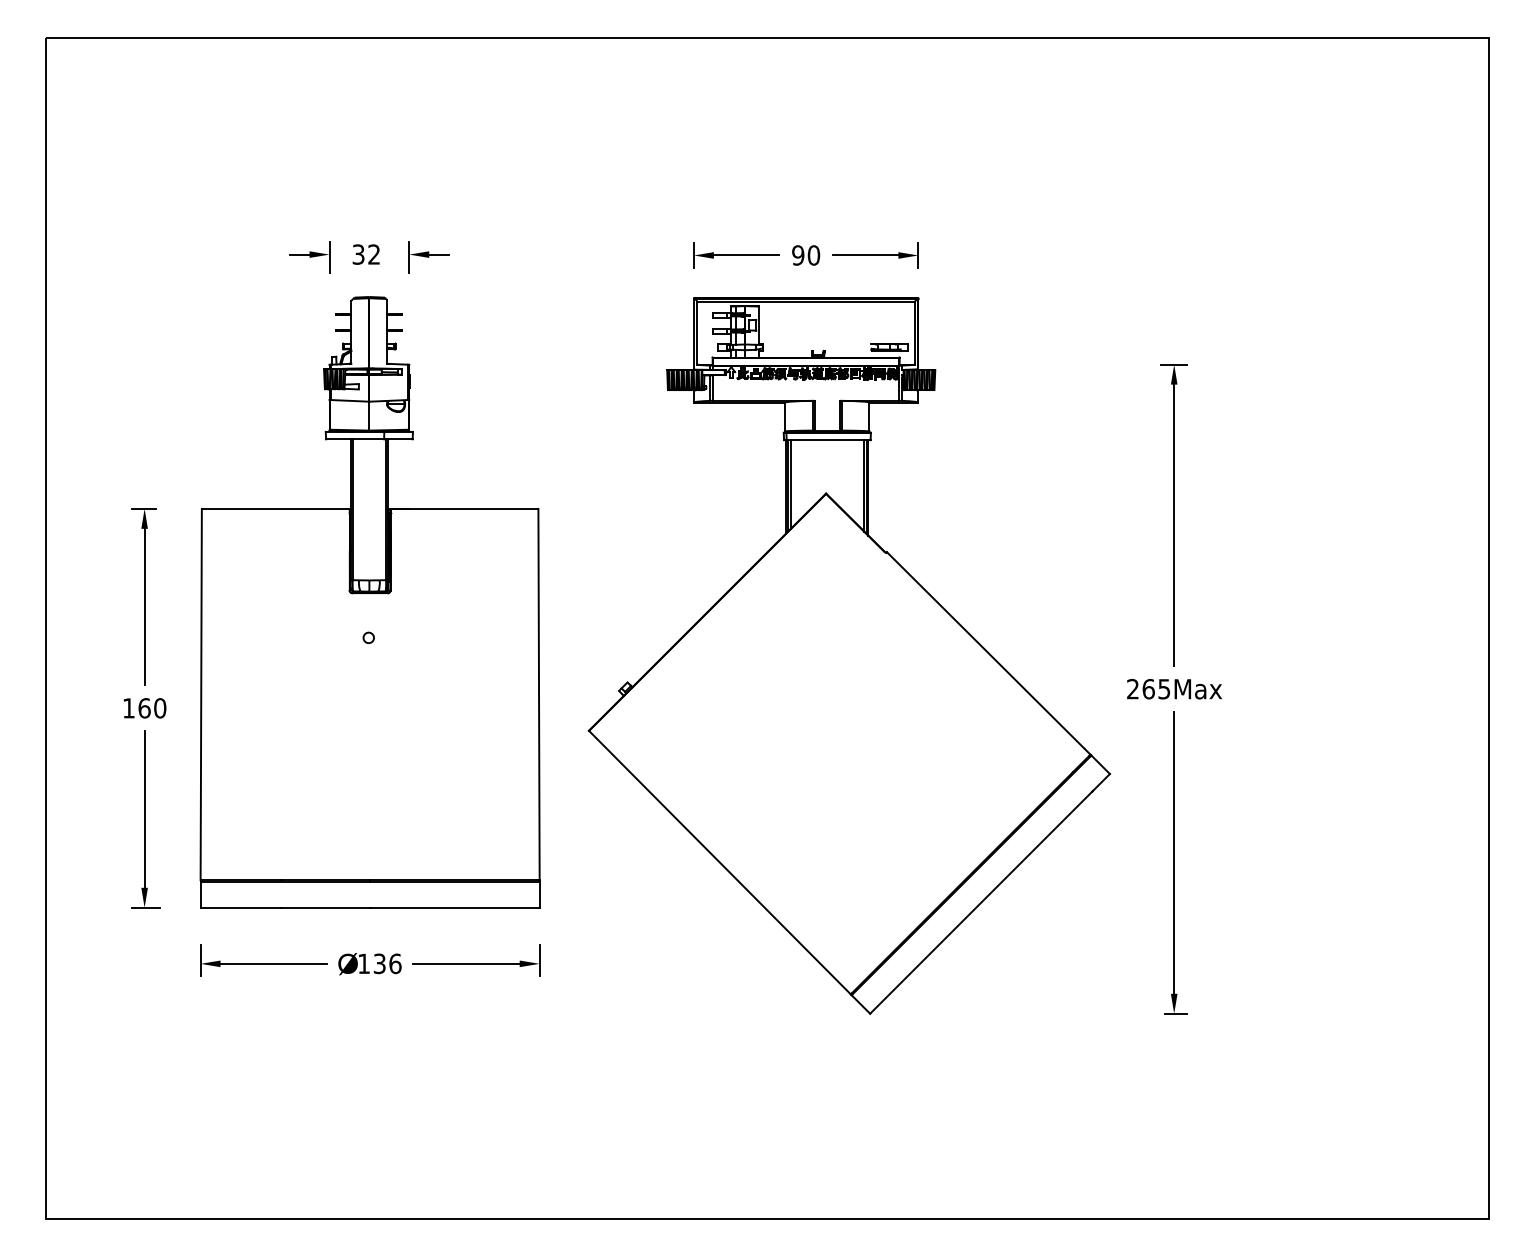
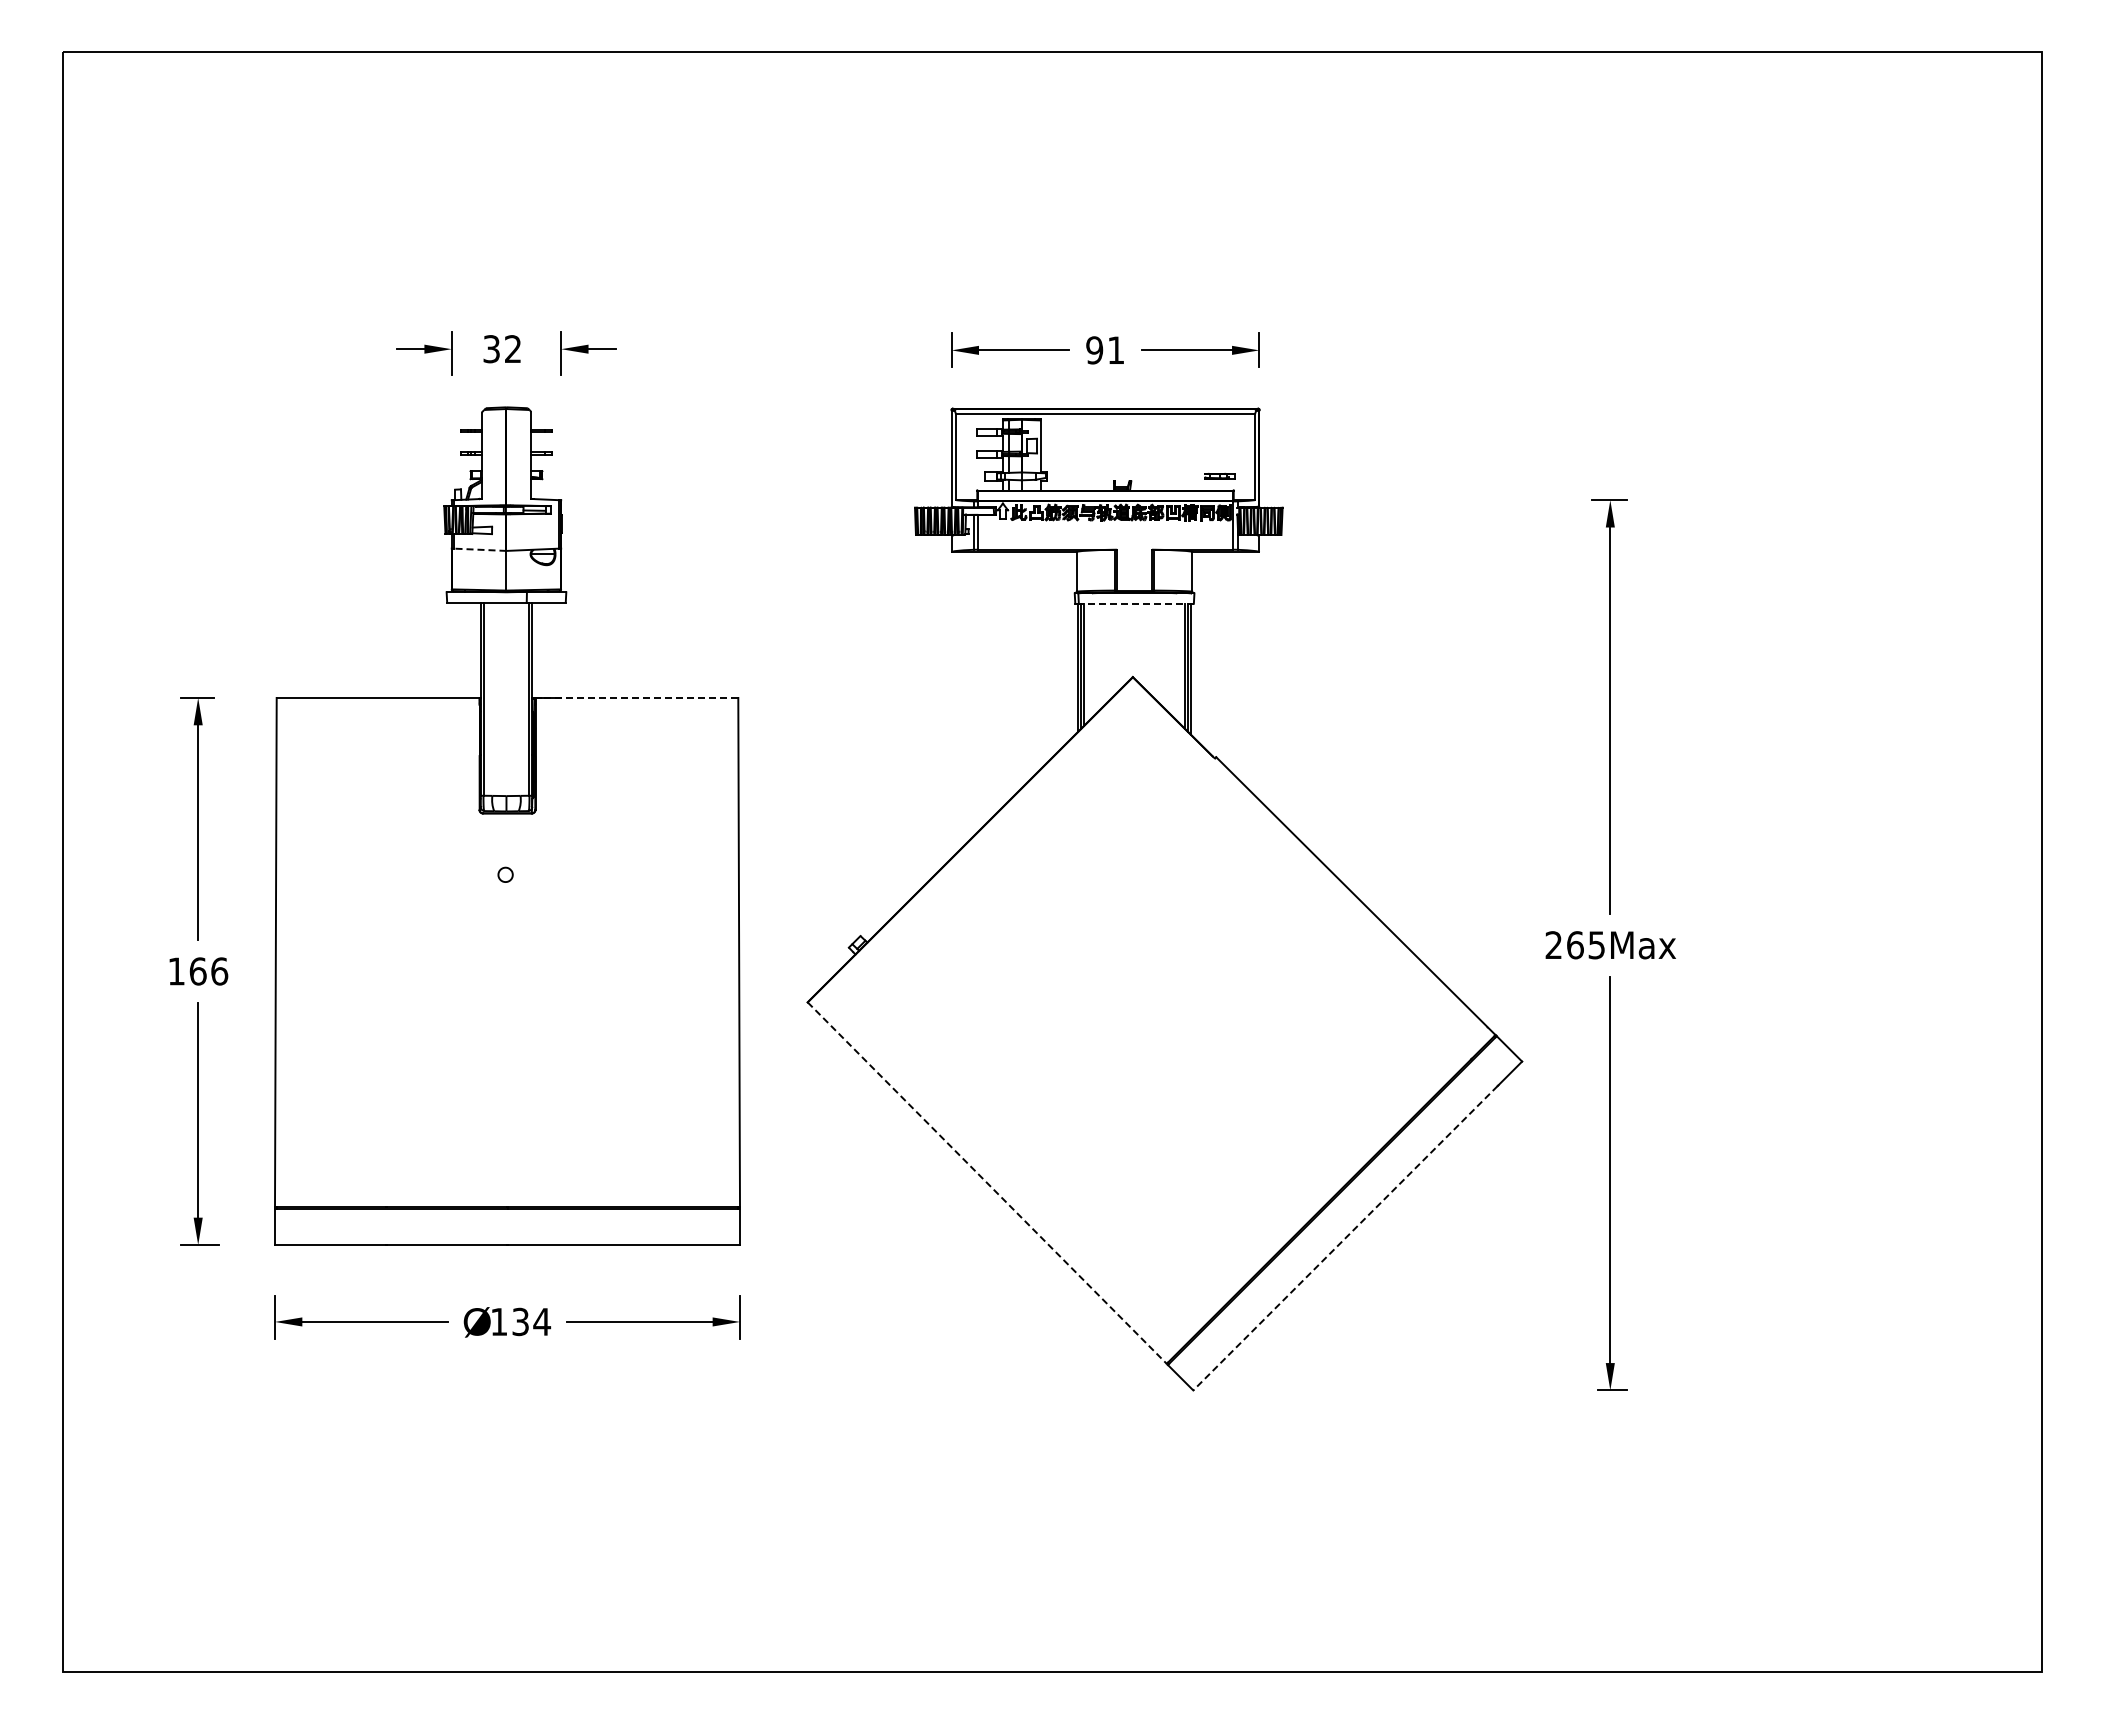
text: (813, 255) -> (1115, 350), 90 -> 91
part: (889, 347) -> (1219, 476), size x0.6
line: (349, 400) -> (479, 549), solid -> dashed
line: (828, 440) -> (1136, 603), solid -> dashed
line: (464, 508) -> (636, 697), solid -> dashed
text: (160, 708) -> (219, 971), 160 -> 166
line: (720, 862) -> (987, 1183), solid -> dashed
line: (981, 903) -> (1345, 1238), solid -> dashed
text: (395, 963) -> (542, 1321), 136 -> 134

